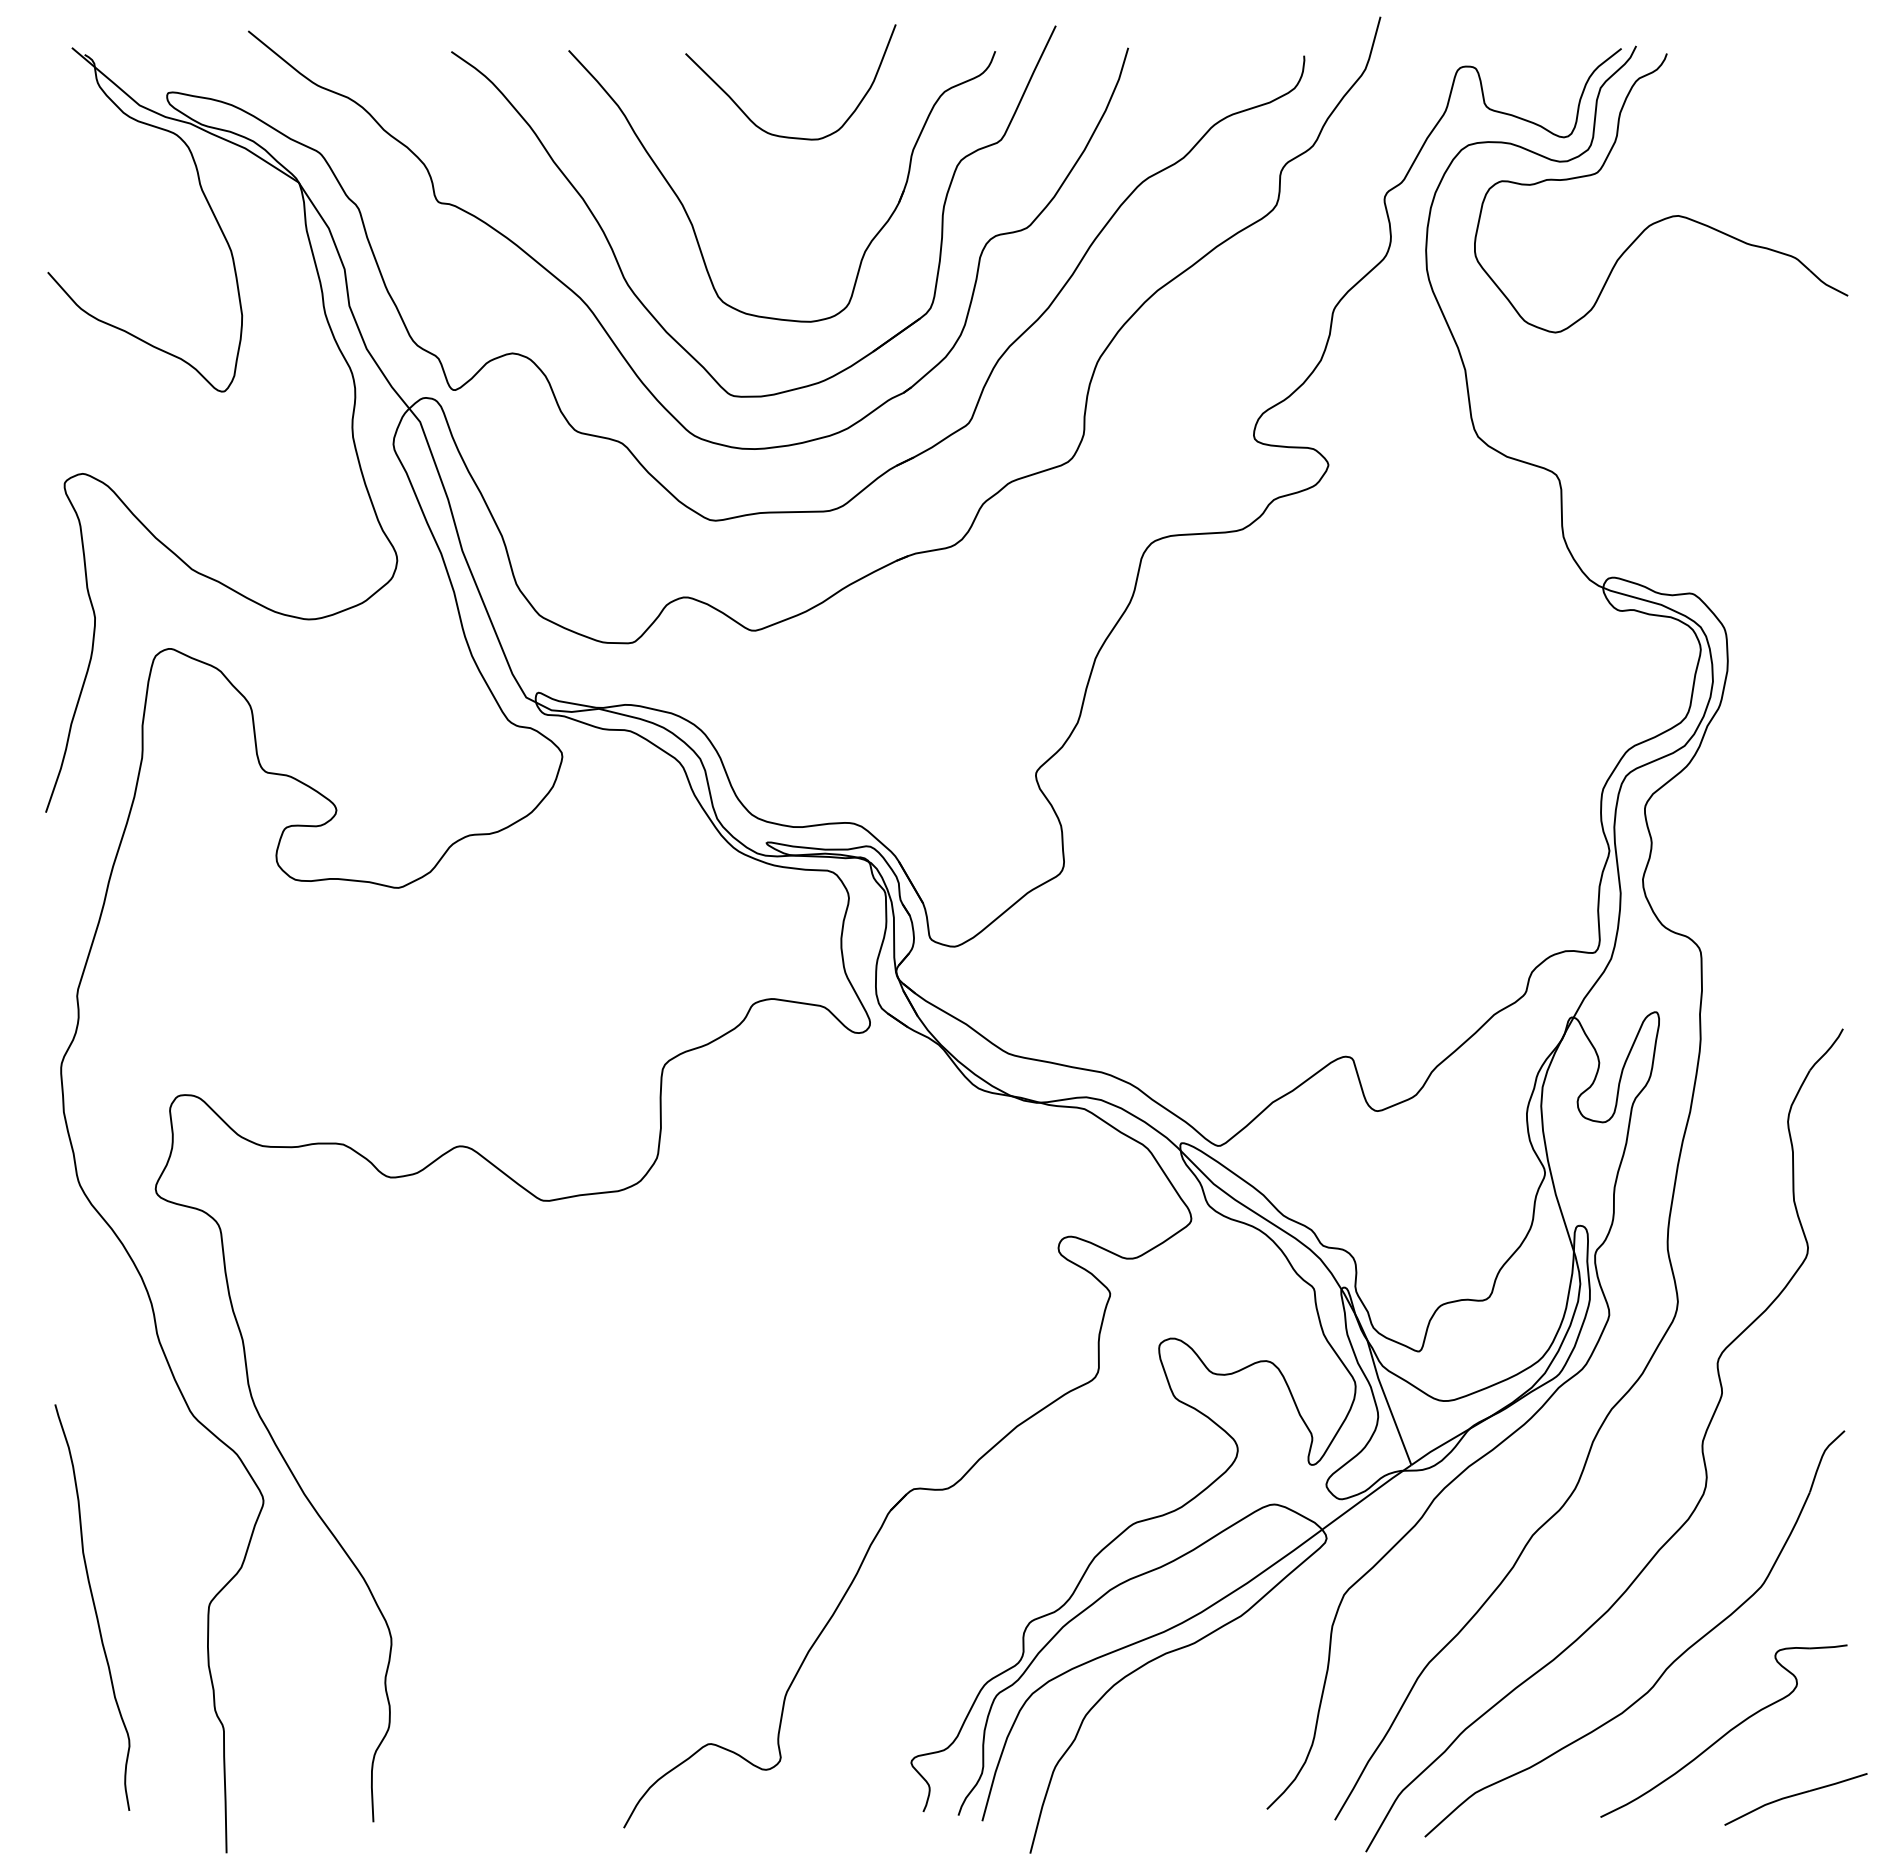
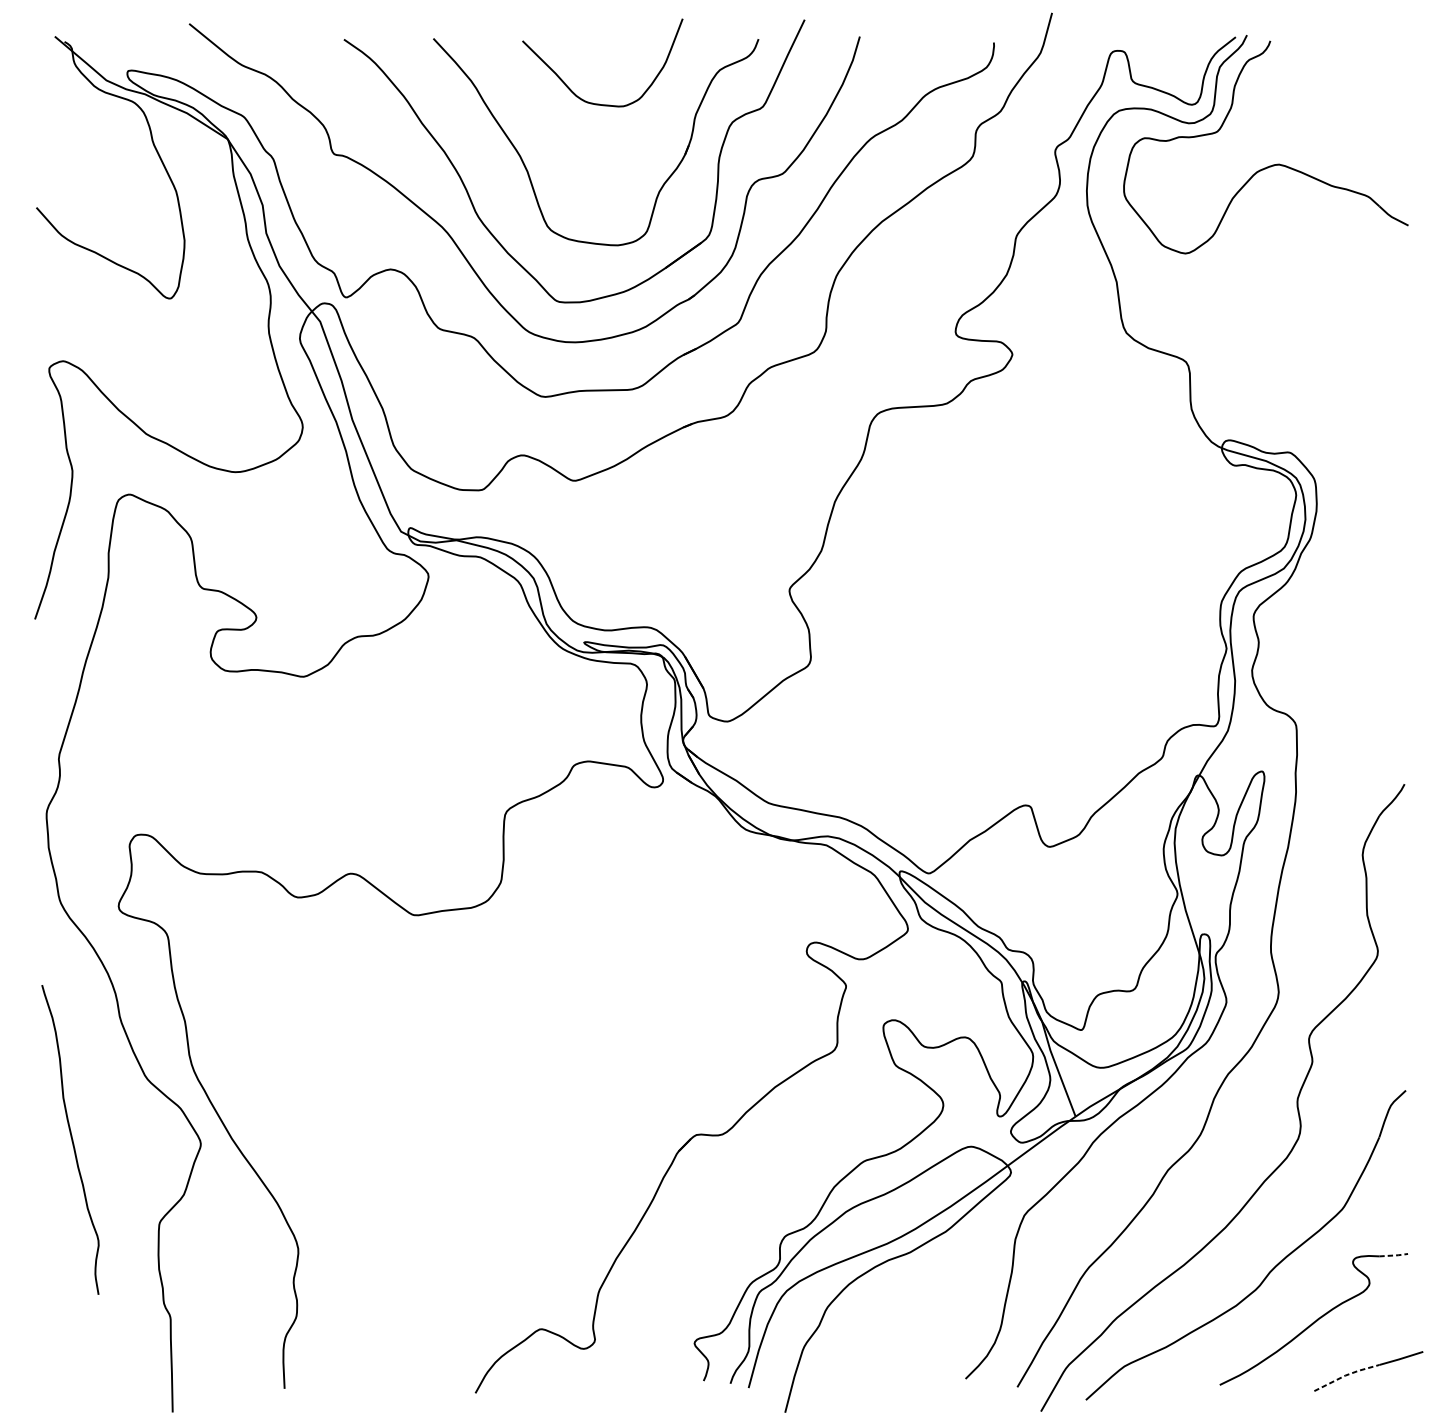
curve: (93, 1607) -> (71, 1139), moved
line: (1829, 1647) -> (1394, 1255), solid -> dashed
line: (1766, 1804) -> (1346, 1375), solid -> dashed

